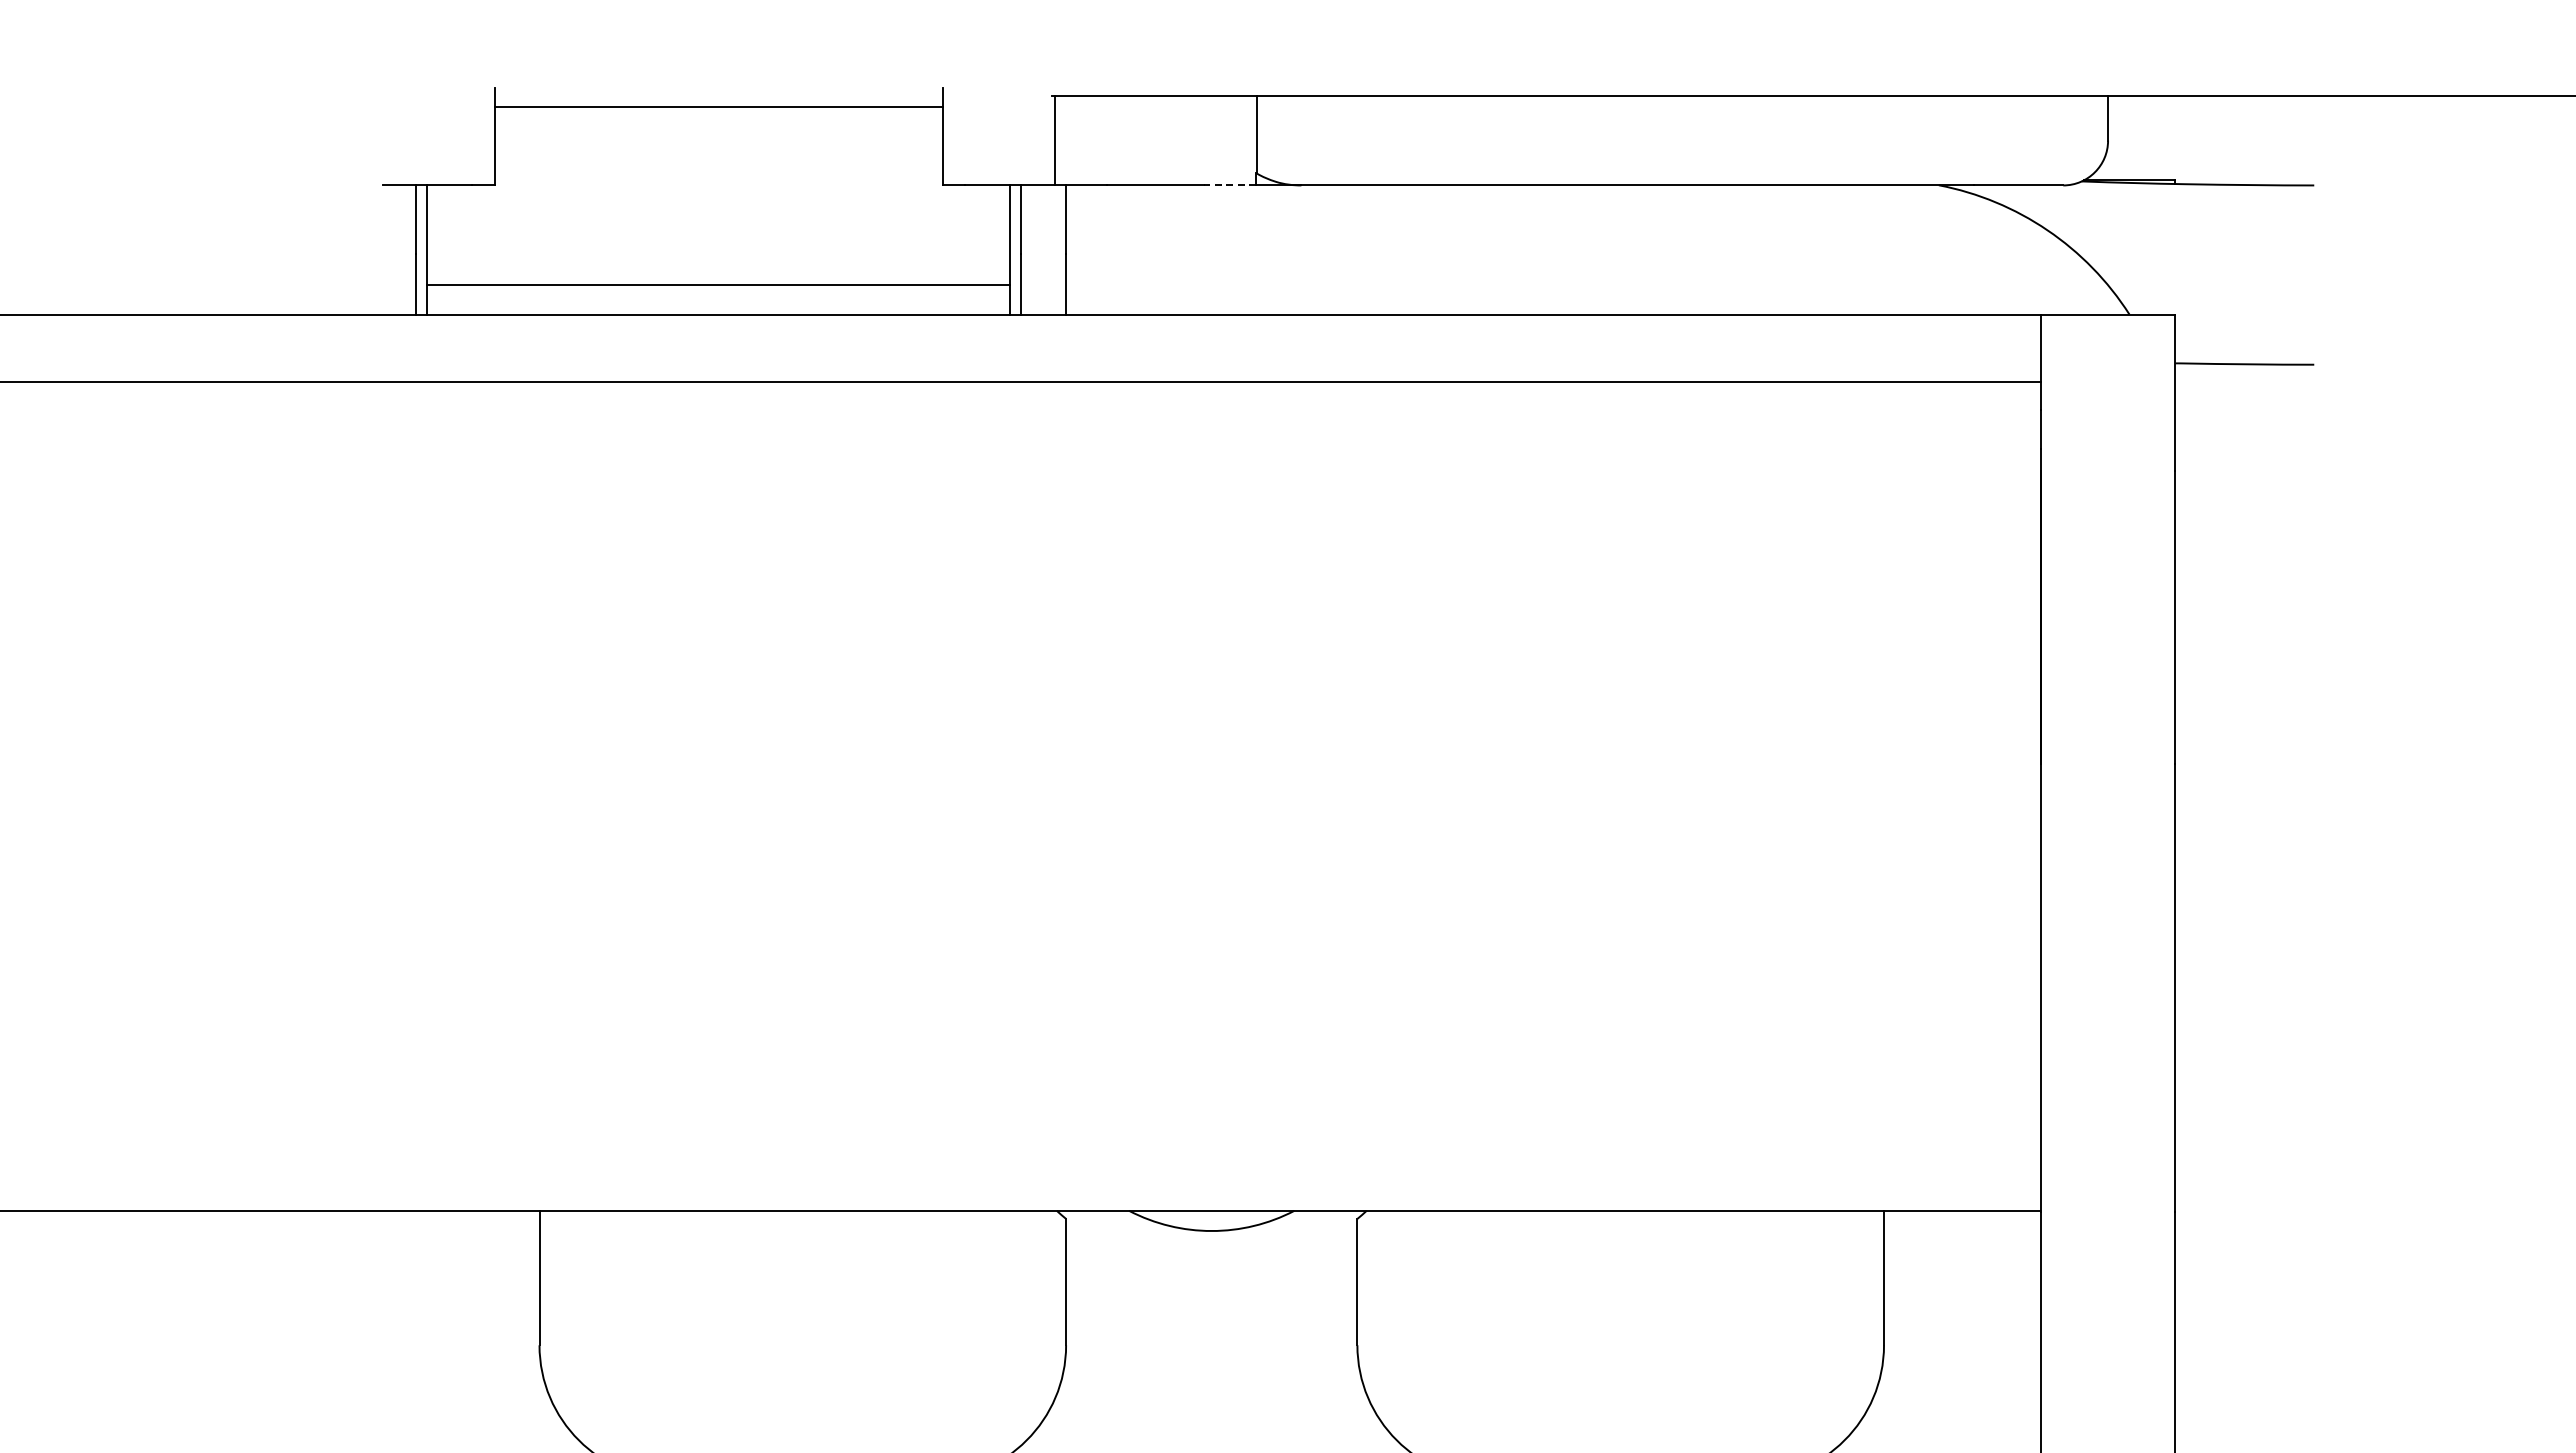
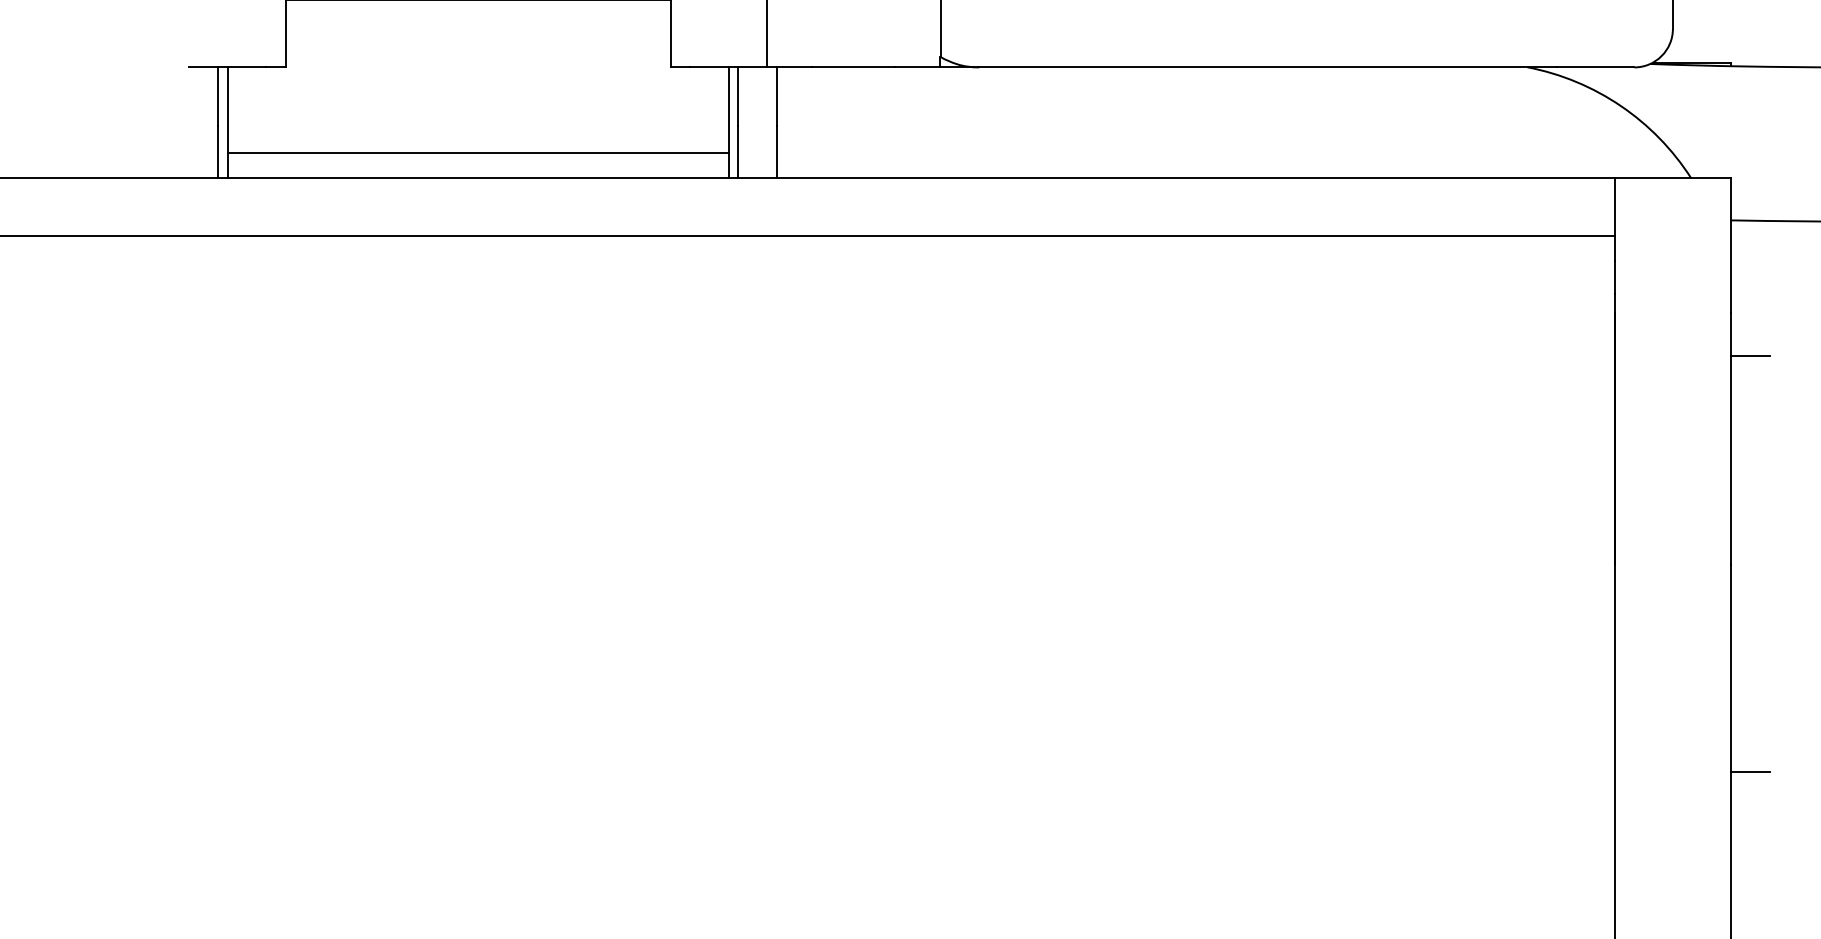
line: (1229, 185) -> (917, 67), dashed -> solid
line: (2198, 520) -> (1750, 355), added
line: (2198, 1004) -> (1750, 771), added

